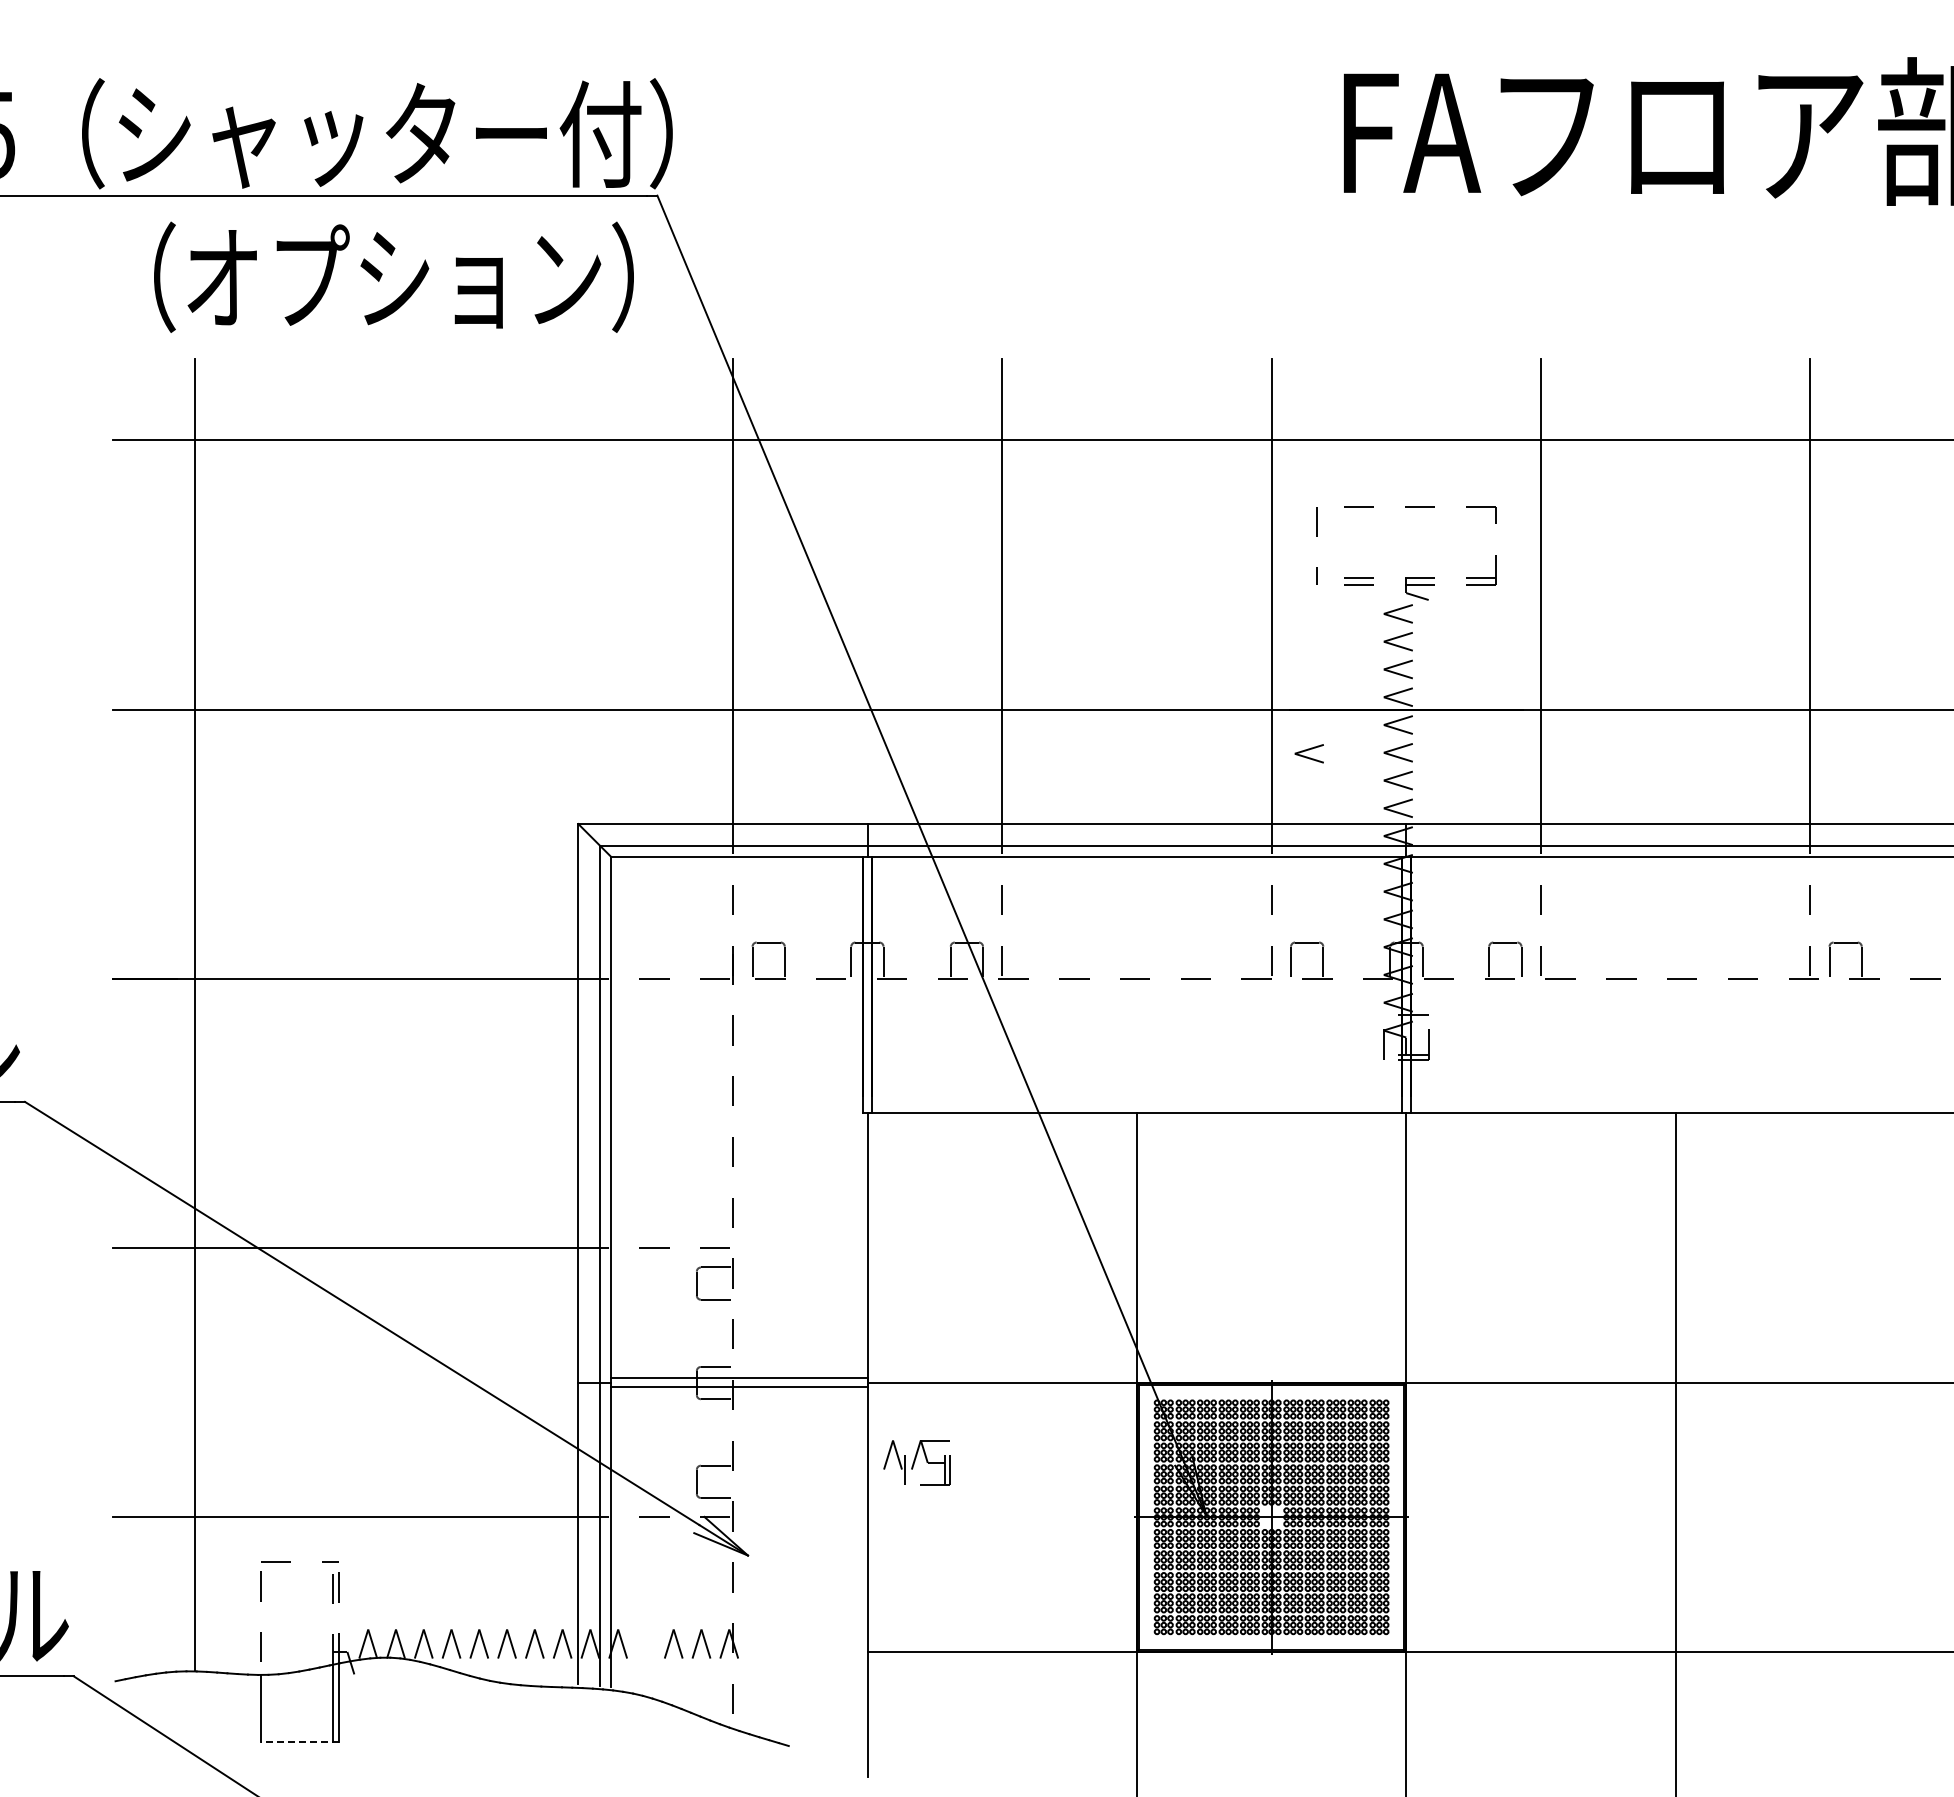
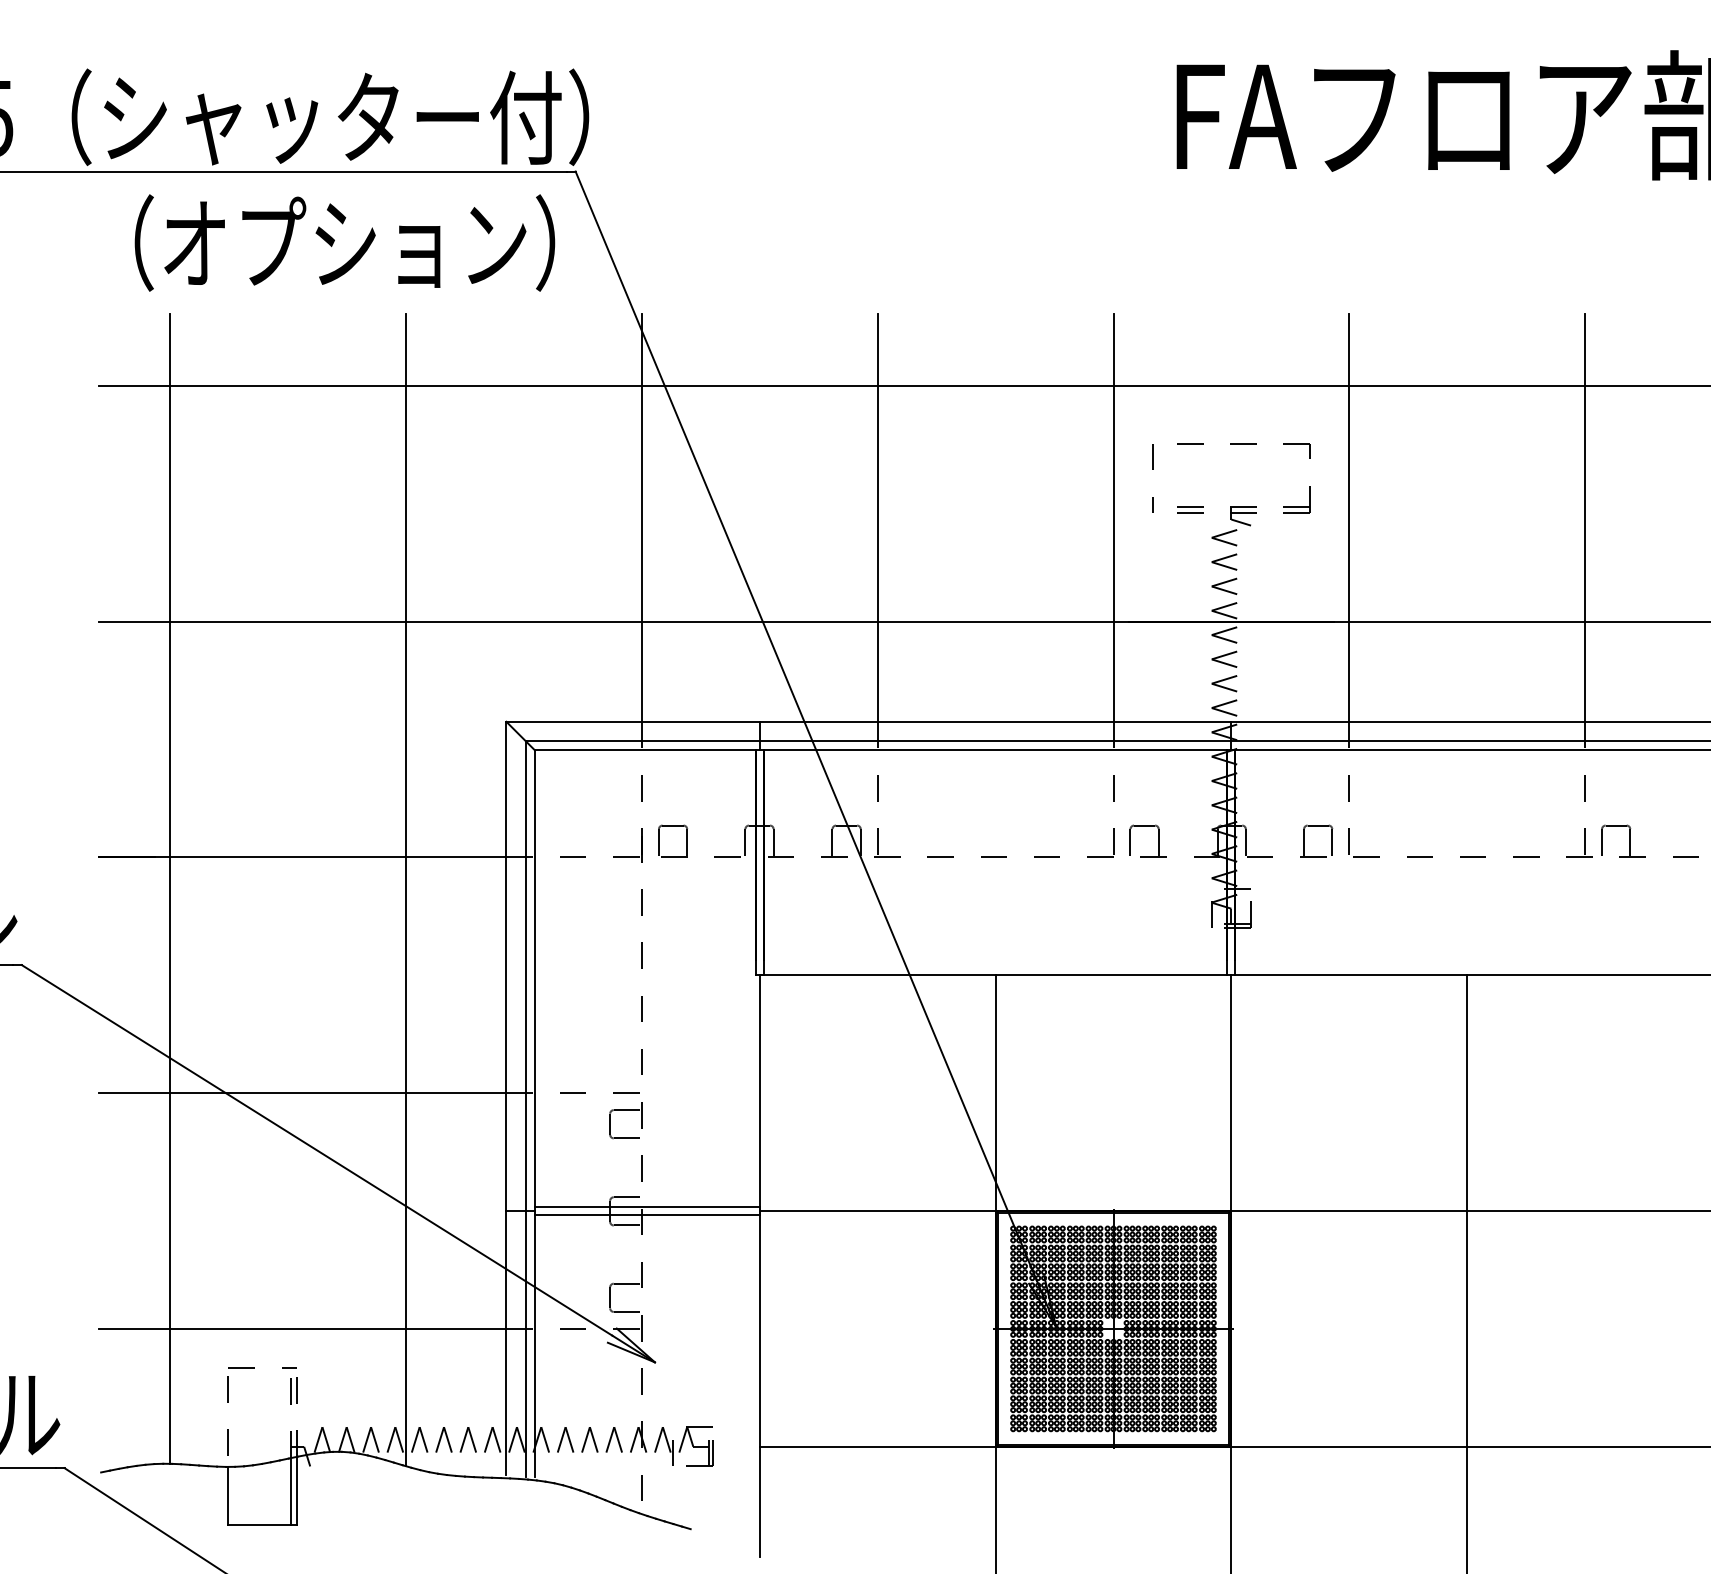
part: (1308, 753) -> (1145, 660), removed
line: (463, 1016) -> (405, 890), added
part: (916, 1462) -> (683, 1446), moved
part: (645, 1643) -> (565, 1439), added
line: (299, 1741) -> (262, 1525), dashed -> solid

